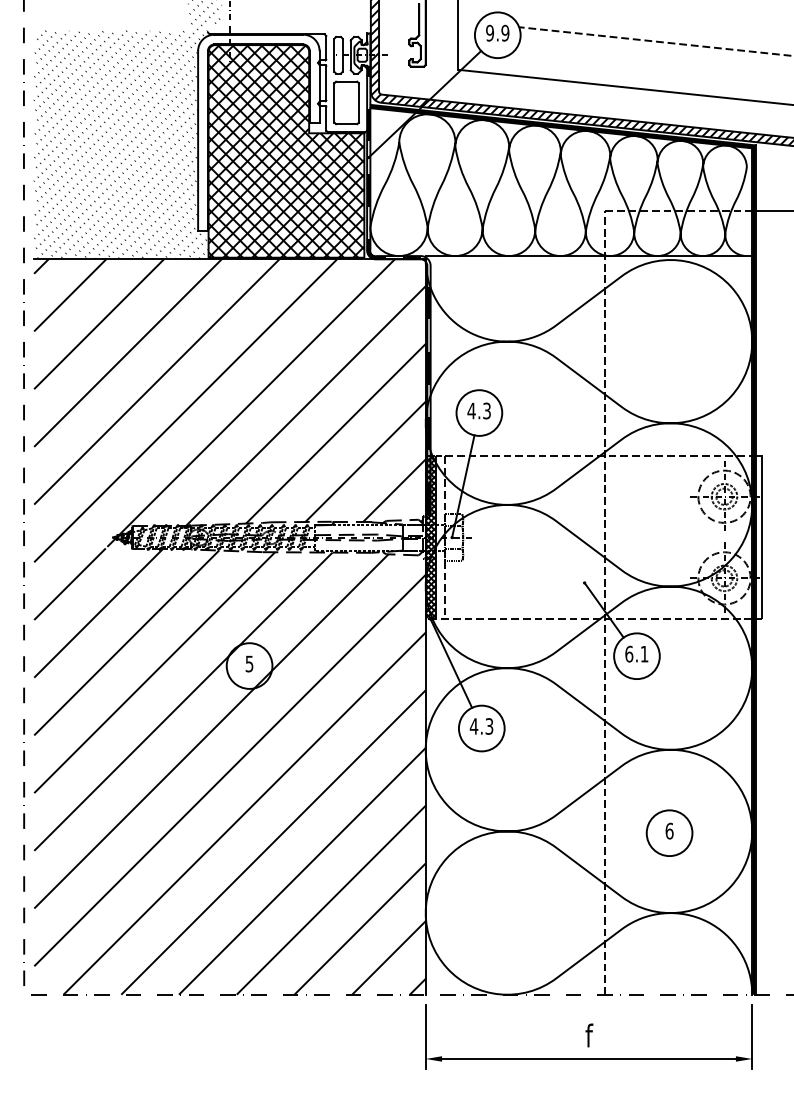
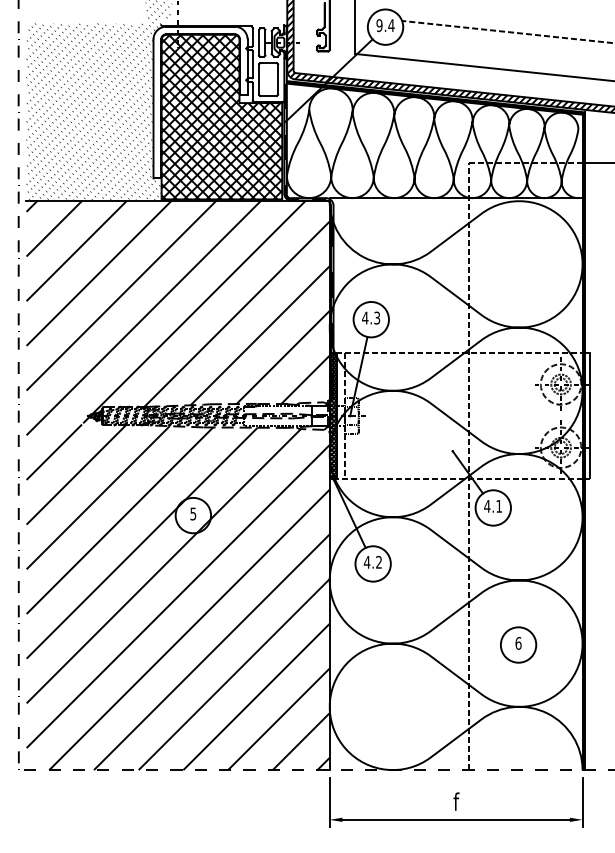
text: (505, 33) -> (391, 25), 9.9 -> 9.4
text: (629, 654) -> (487, 506), 6.1 -> 4.1
text: (488, 726) -> (378, 562), 4.3 -> 4.2

